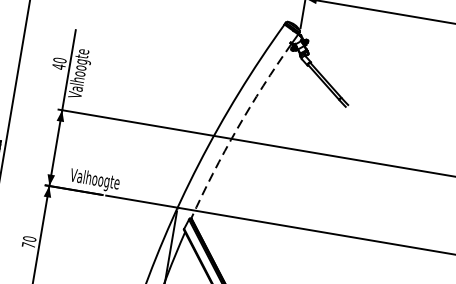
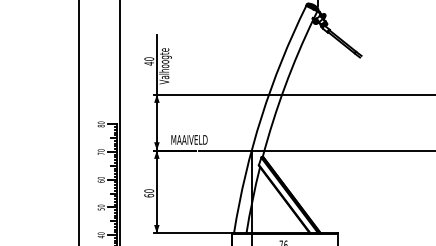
arc: (236, 128) -> (284, 86), dashed -> solid
text: (94, 179) -> (188, 140), Valhoogte -> MAAIVELD
text: (29, 245) -> (149, 195), 70 -> 60

